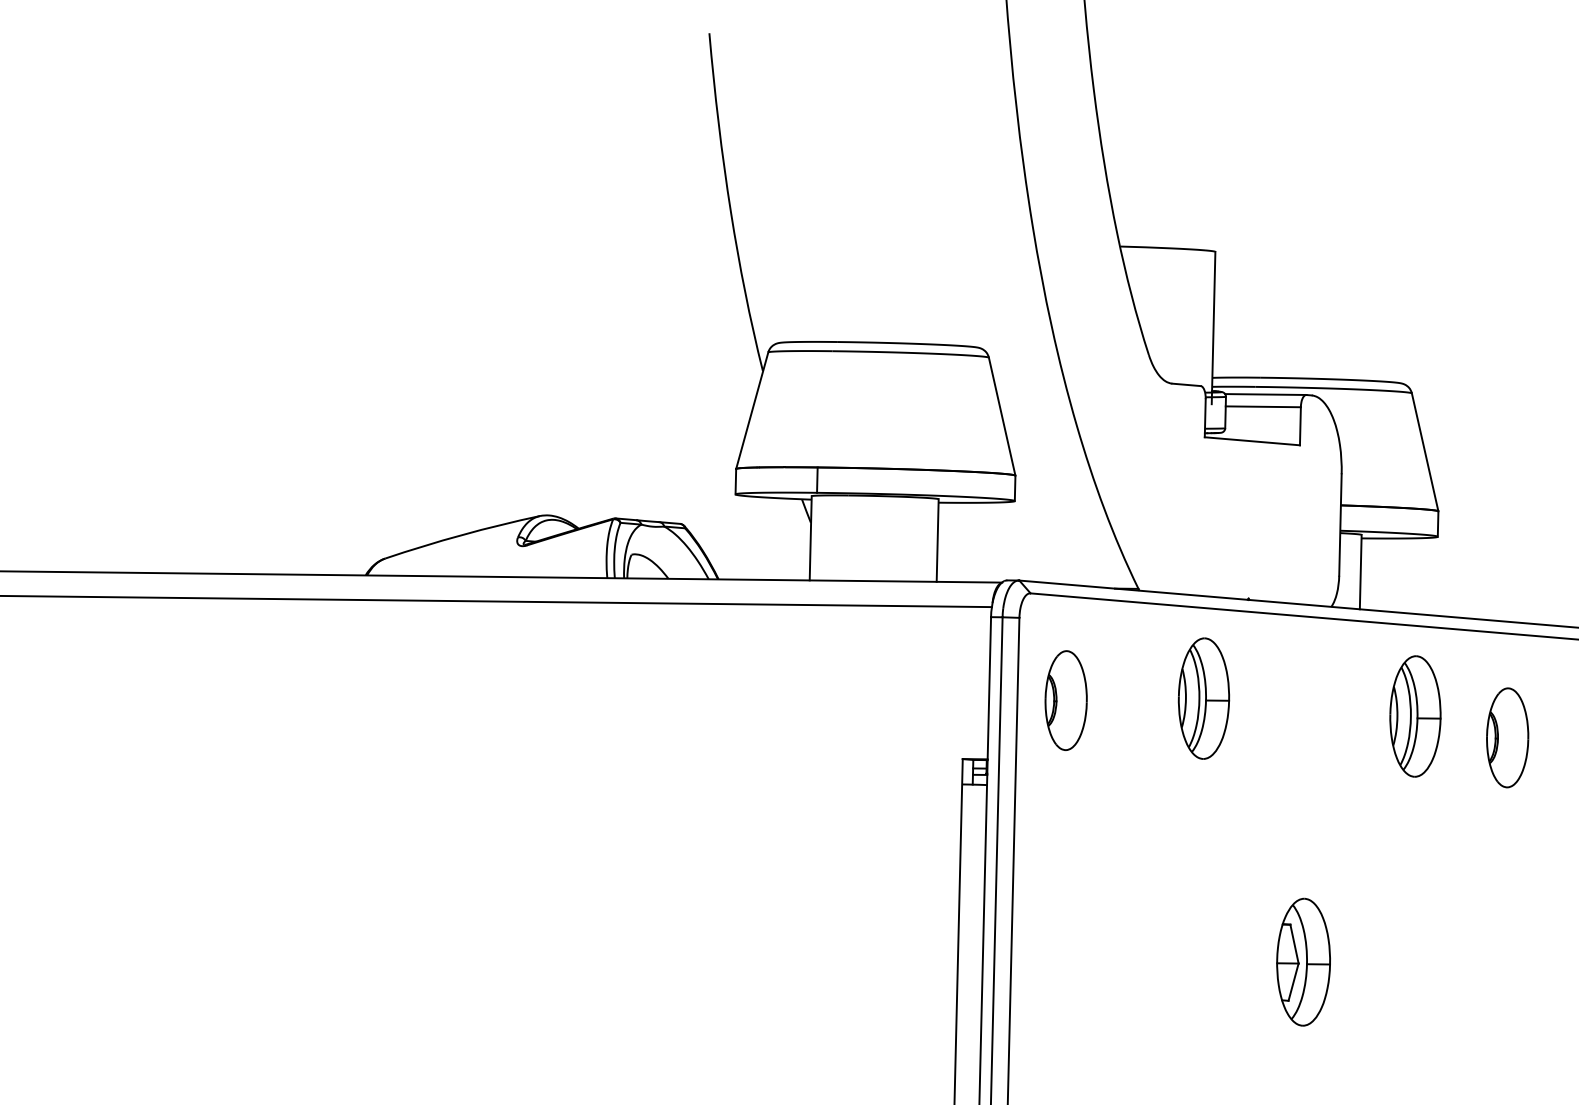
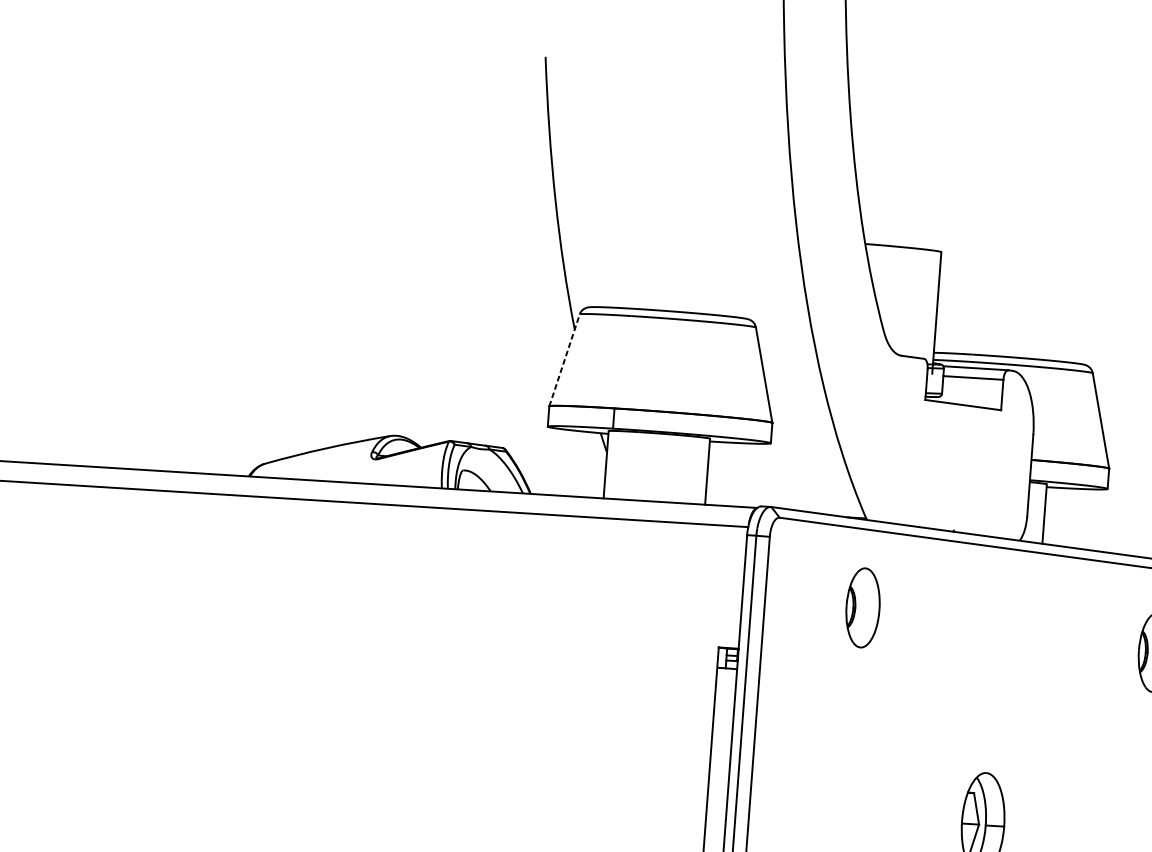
line: (752, 410) -> (564, 360), solid -> dashed
part: (1203, 698) -> (913, 608), removed
part: (1065, 700) -> (862, 607), moved
part: (1415, 716) -> (1082, 631), removed

